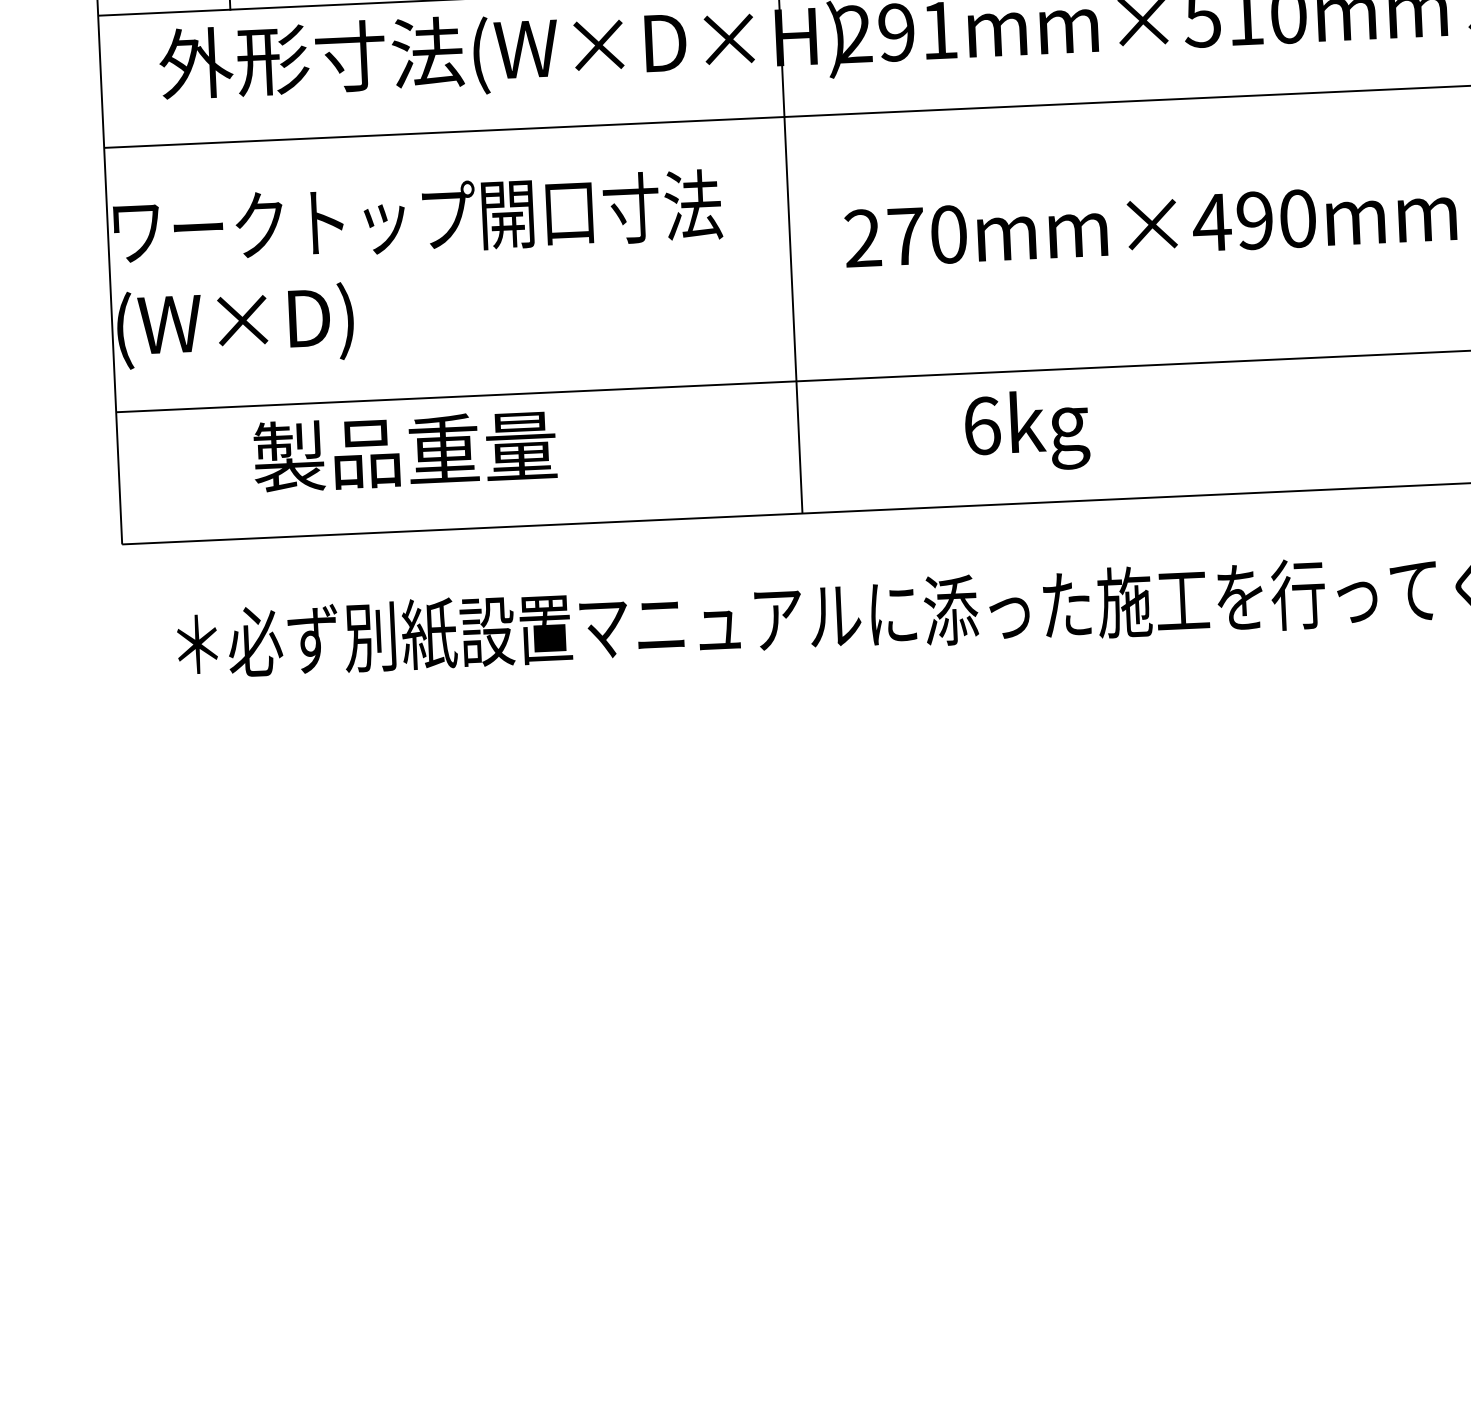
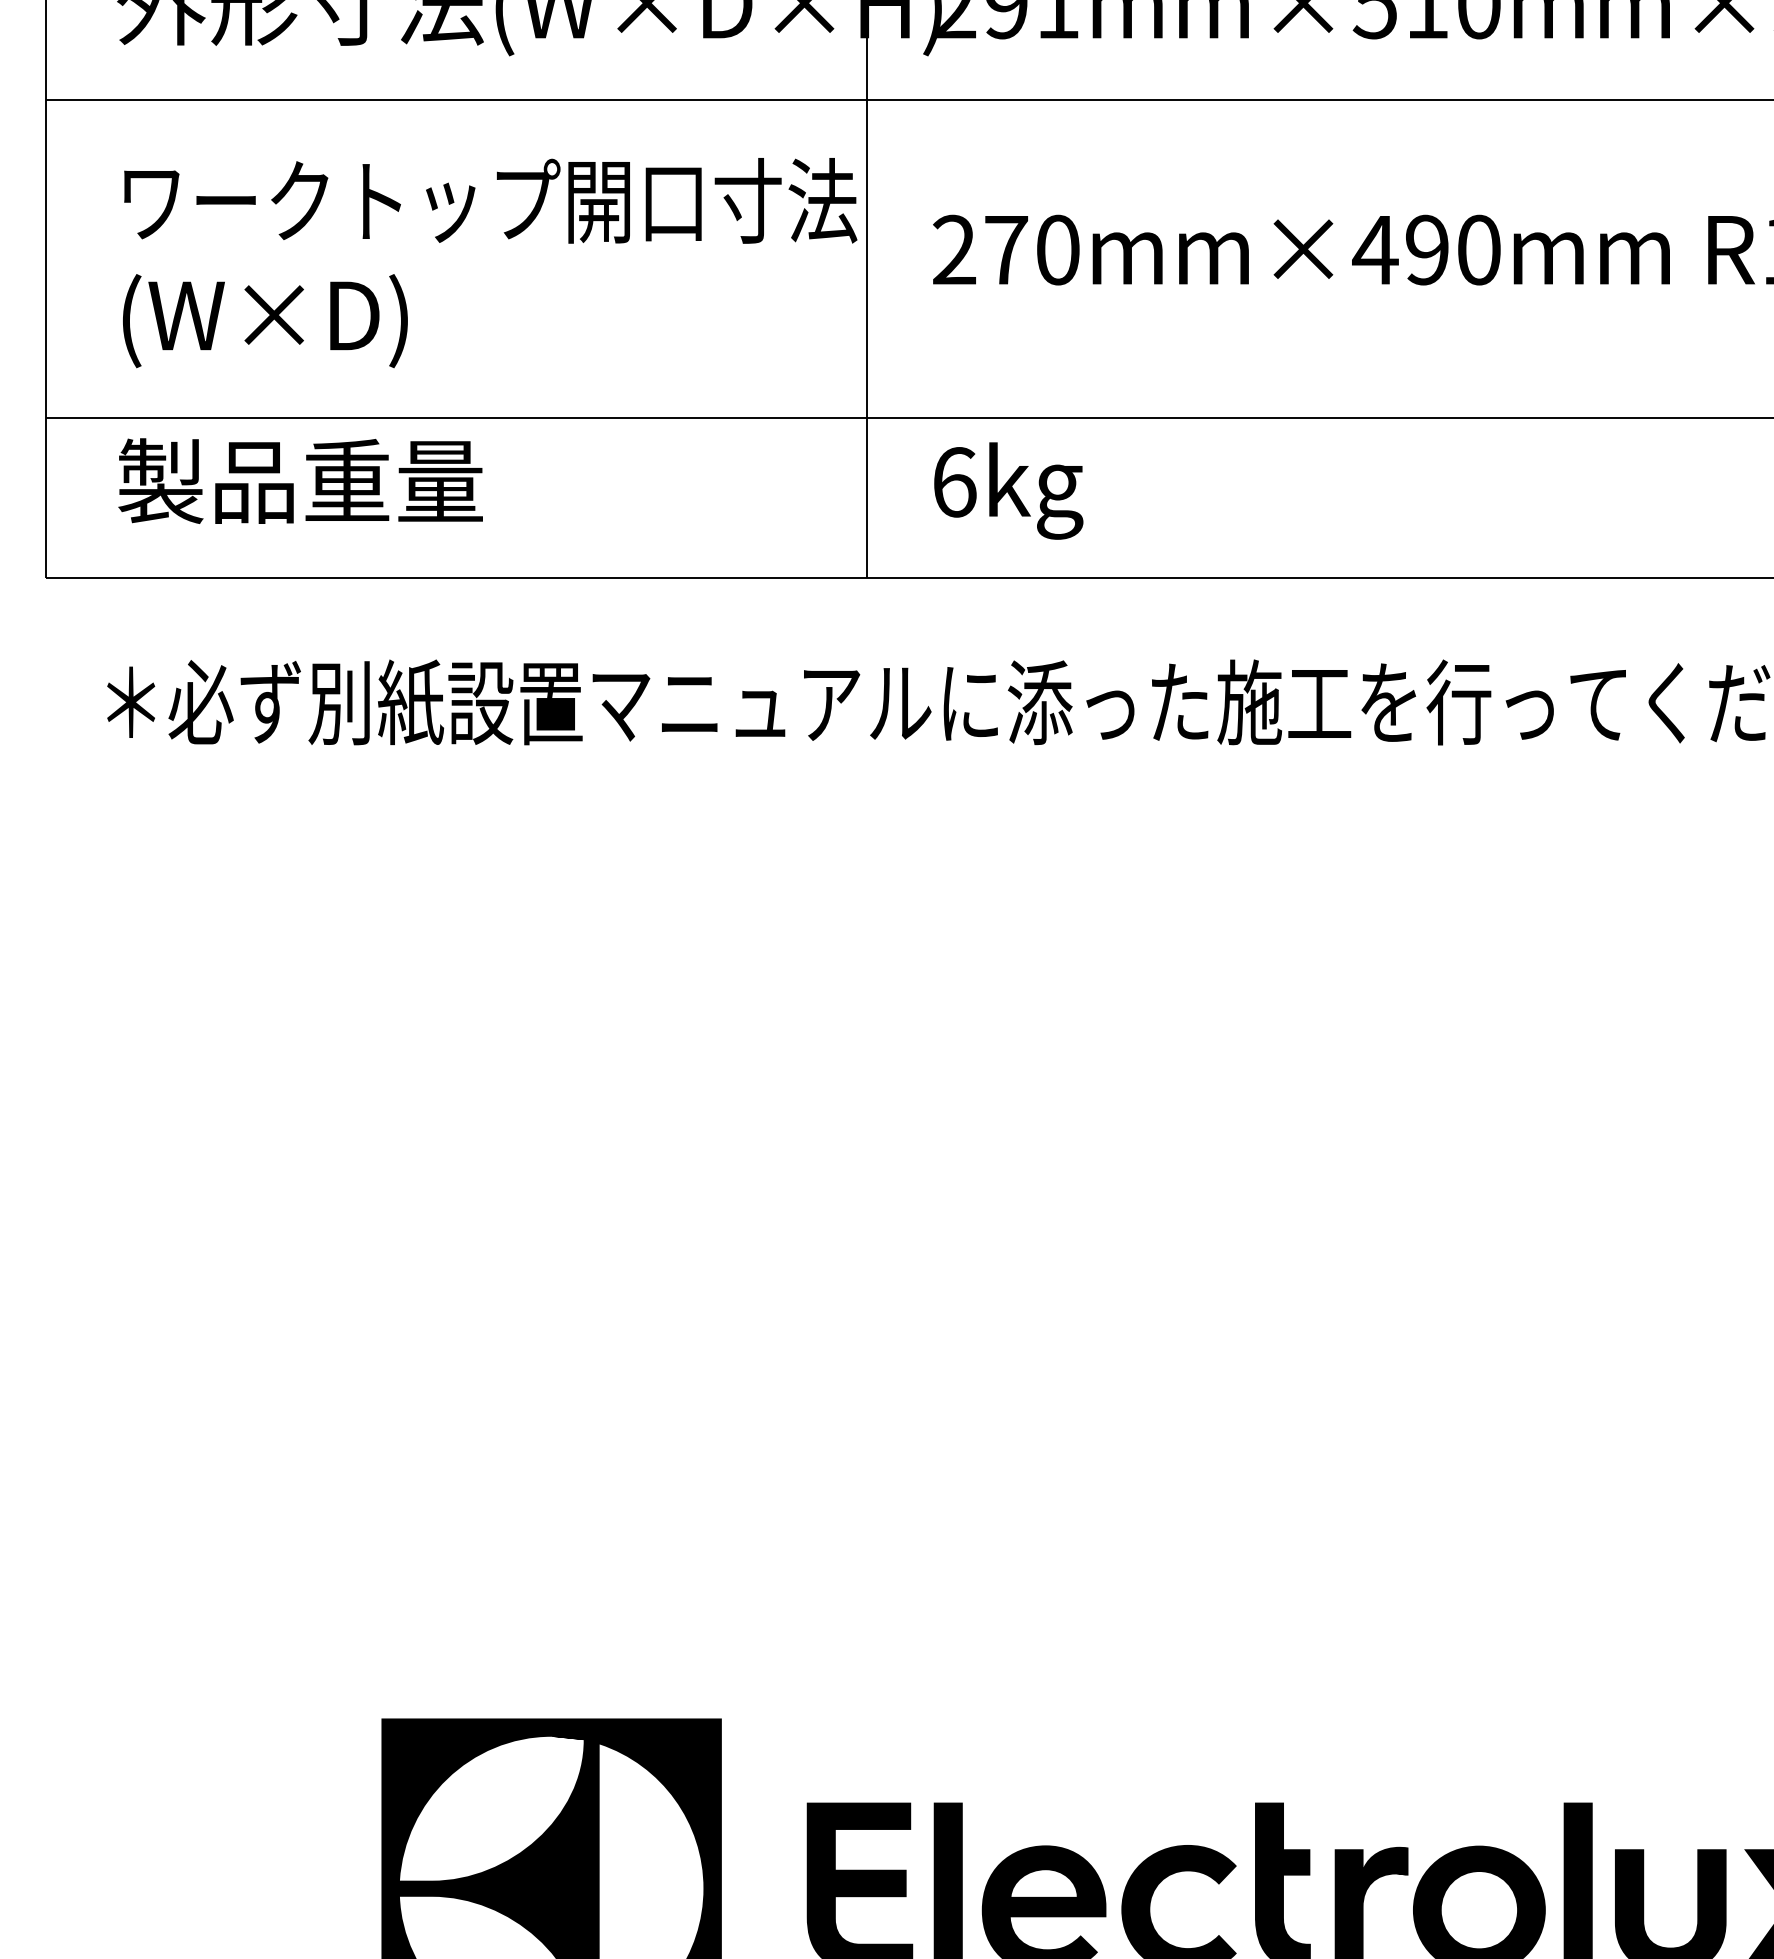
text: (420, 269) -> (490, 263), moved
text: (1027, 430) -> (1008, 490), moved
text: (404, 450) -> (300, 480), moved

